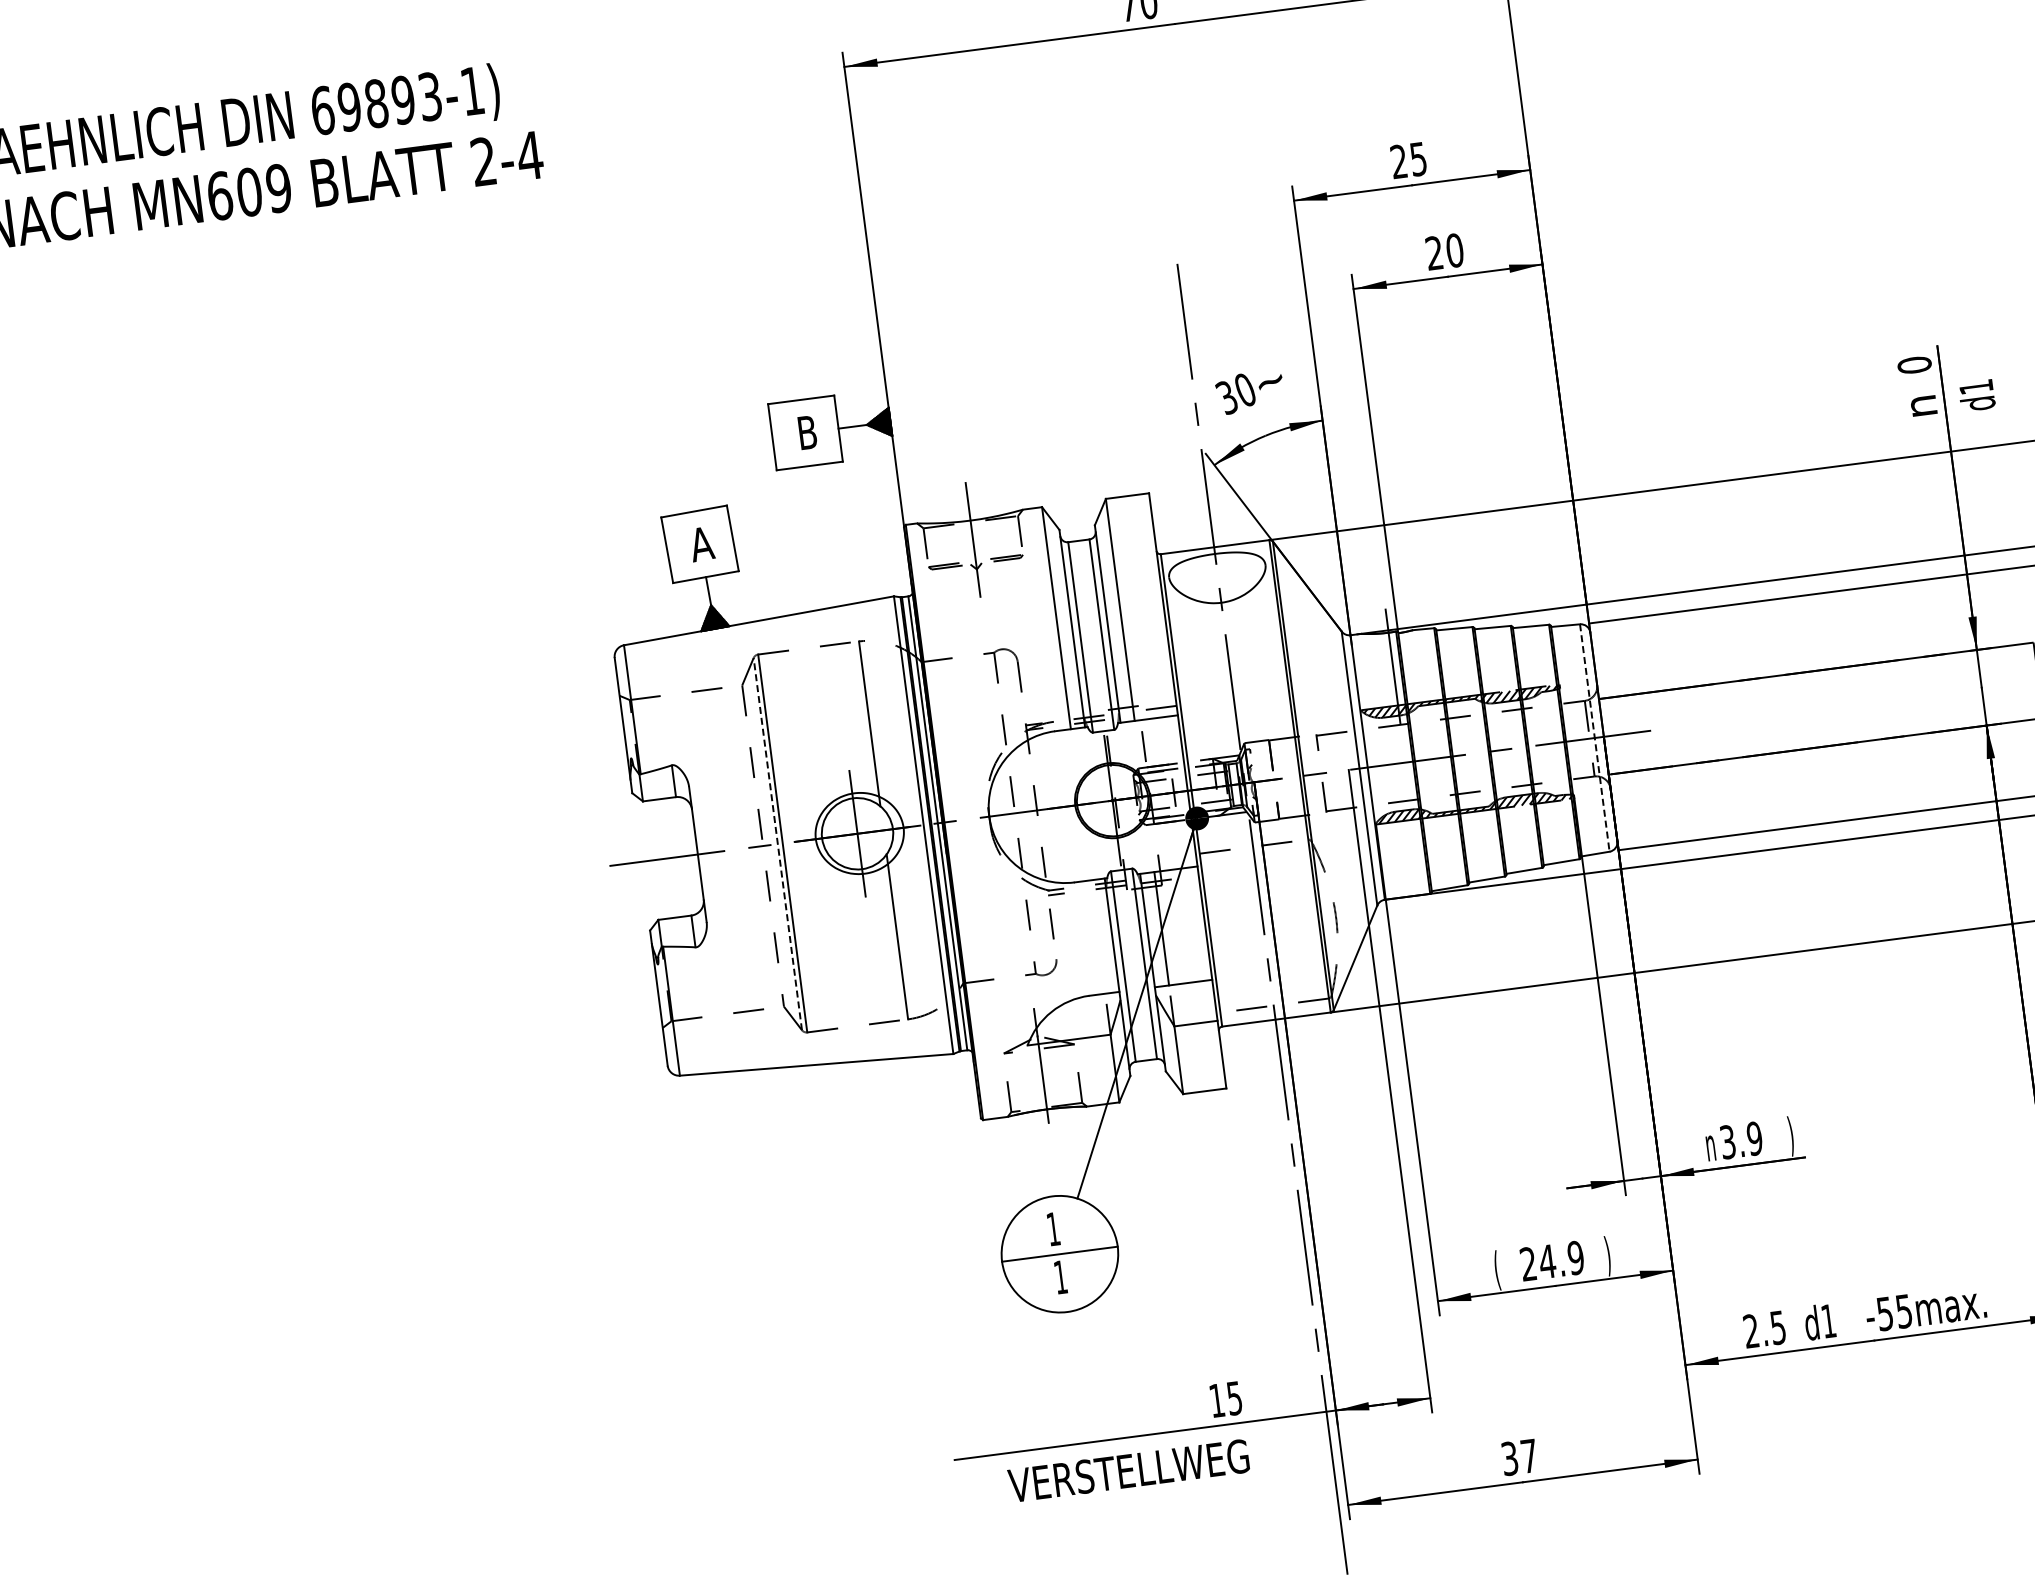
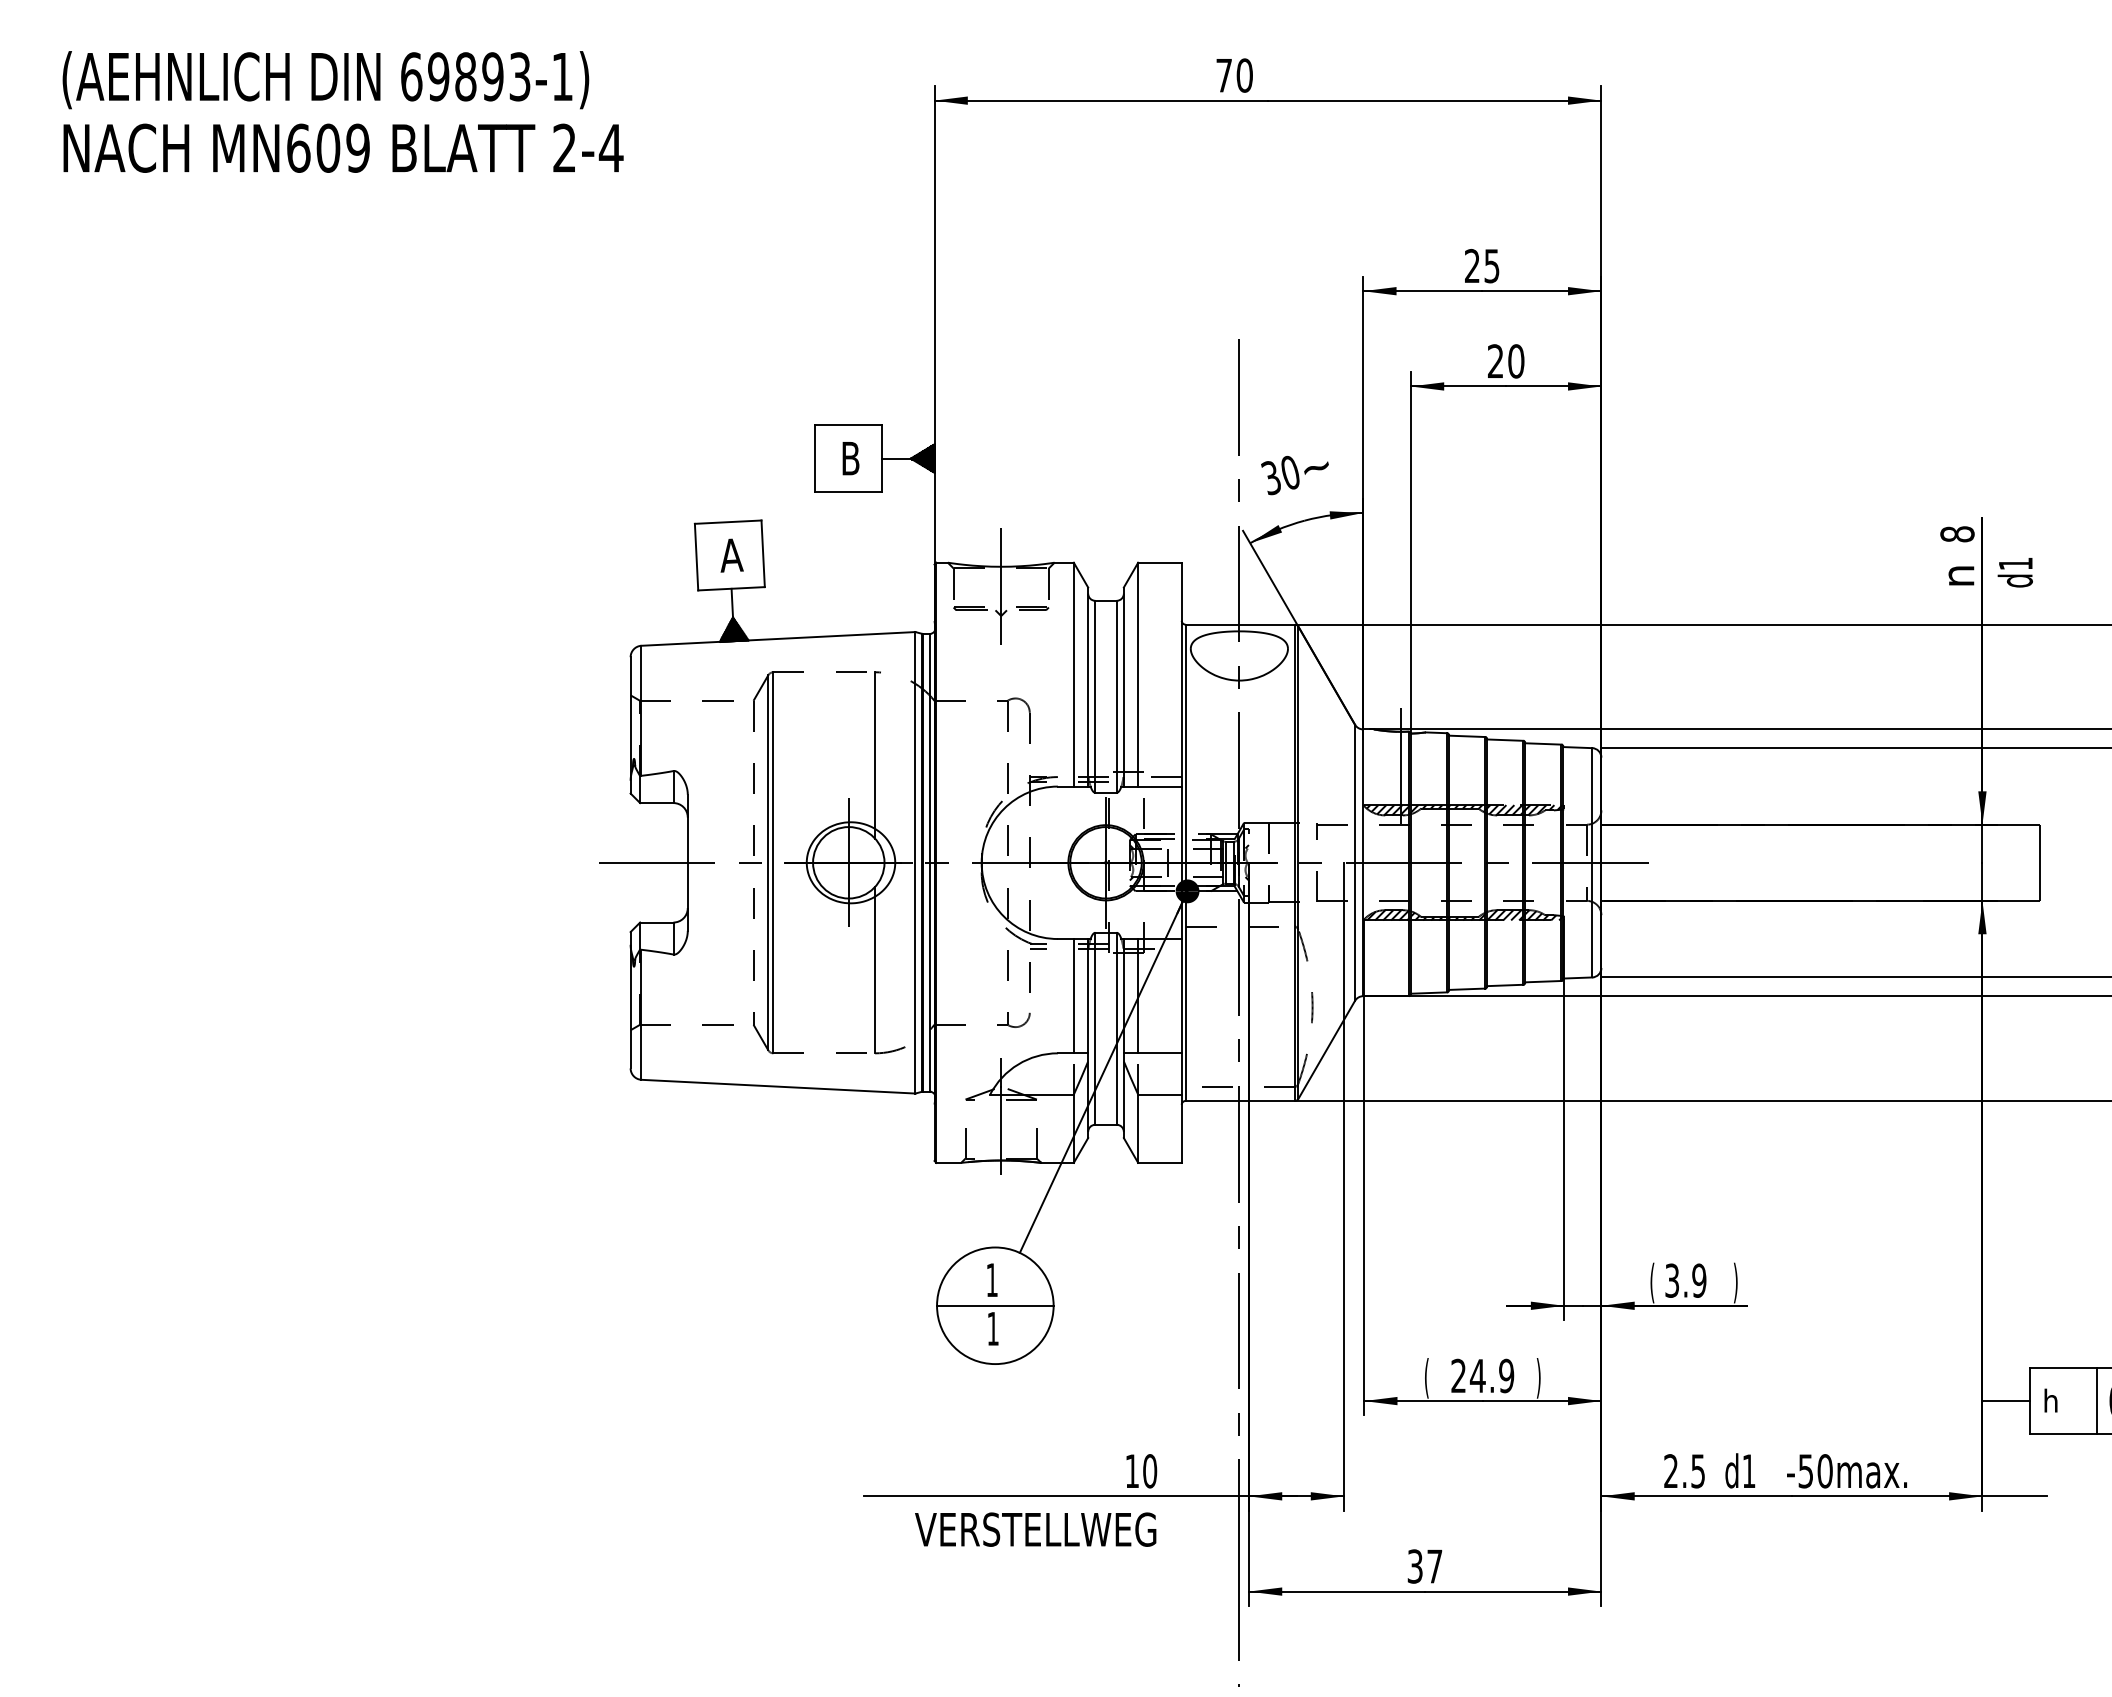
text: (1914, 365) -> (1957, 534), 0 -> 8
line: (1595, 737) -> (1592, 862), dashed -> solid
line: (777, 843) -> (768, 862), dashed -> solid
line: (1097, 937) -> (1073, 996), added
text: (1710, 1146) -> (1654, 1282), n -> (
text: (1903, 1311) -> (1824, 1471), -55max. -> -50max.
text: (1235, 1398) -> (1150, 1471), 15 -> 10

